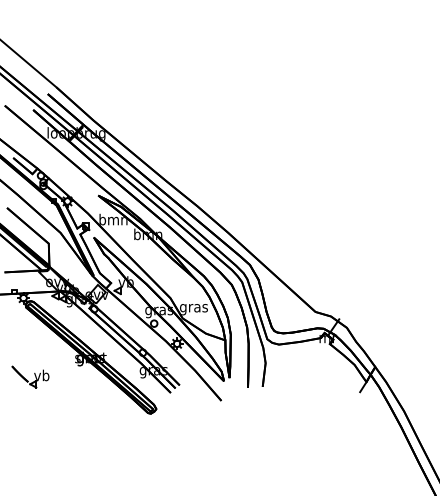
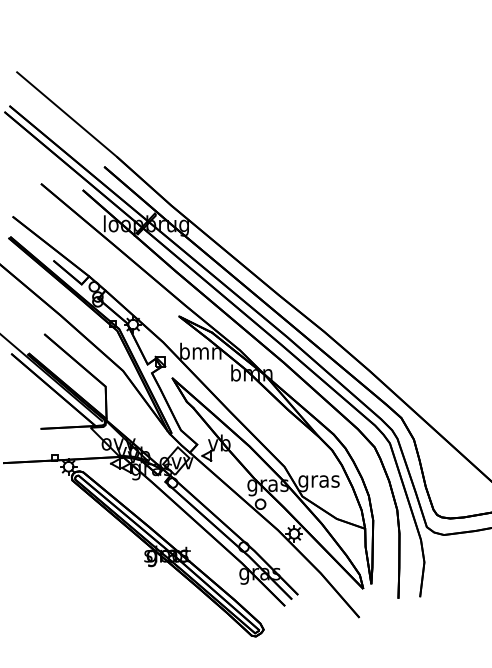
part: (30, 376) -> (78, 581), removed

